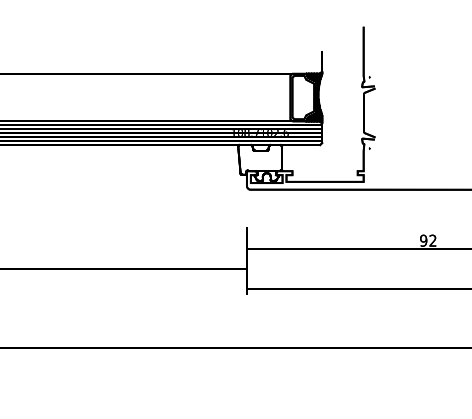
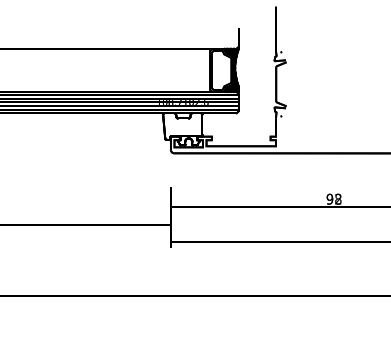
text: (432, 240) -> (337, 199), 92 -> 98

